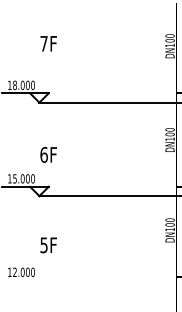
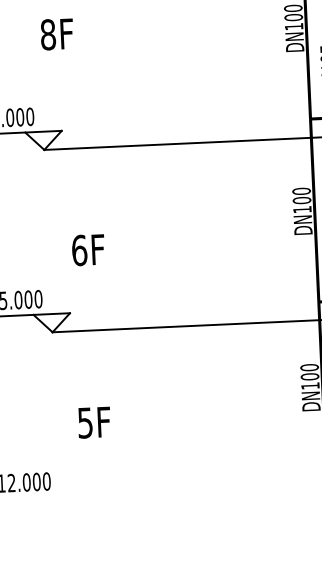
text: (43, 43) -> (47, 34), 7F -> 8F
text: (48, 154) -> (88, 249), moved
text: (48, 245) -> (93, 423), moved

